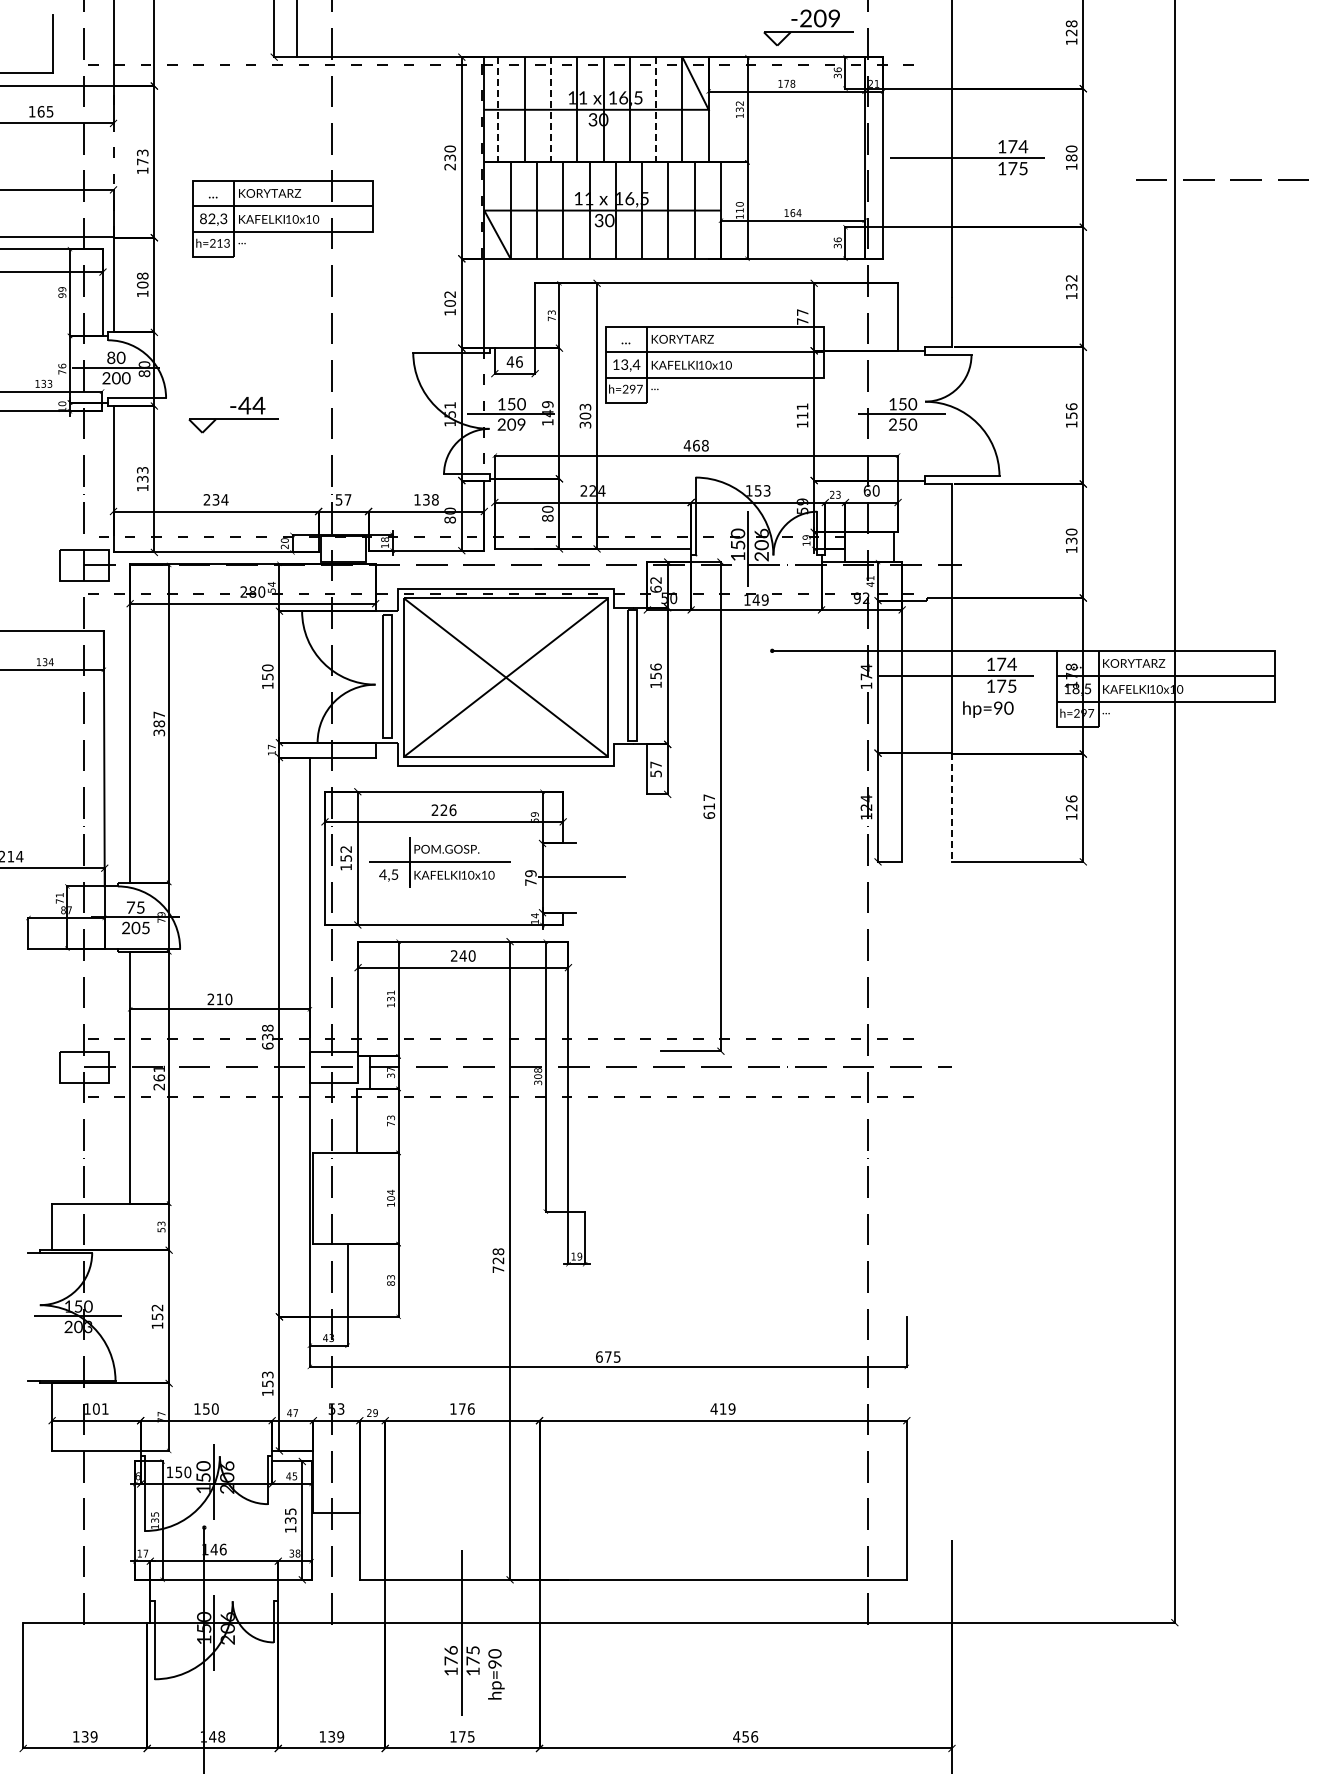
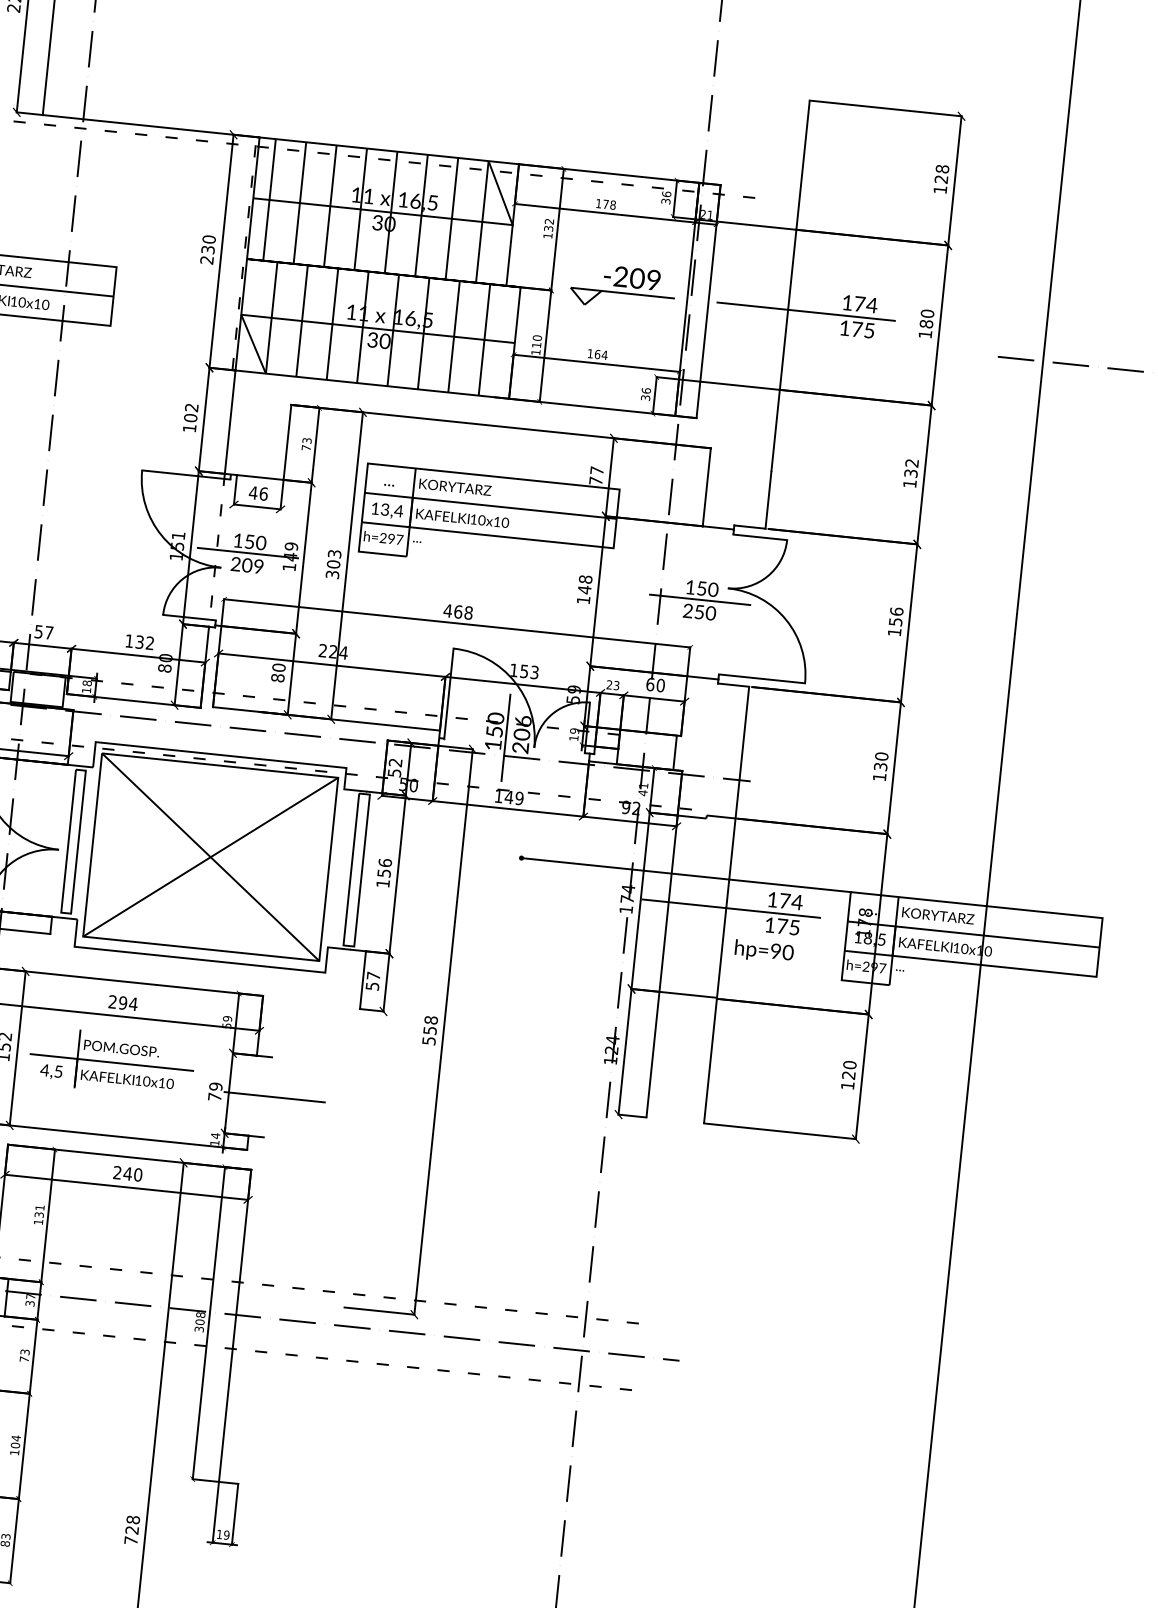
part: (808, 27) -> (622, 287), moved
line: (498, 109) -> (269, 199), dashed -> solid
line: (550, 109) -> (329, 205), dashed -> solid
line: (656, 109) -> (452, 218), dashed -> solid
text: (802, 411) -> (585, 585), 111 -> 148
text: (435, 499) -> (150, 642), 138 -> 132
text: (655, 588) -> (394, 772), 62 -> 52
text: (1071, 798) -> (849, 1064), 126 -> 120
text: (709, 806) -> (430, 1030), 617 -> 558
line: (951, 808) -> (709, 1061), dashed -> solid
text: (448, 810) -> (128, 1003), 226 -> 294

